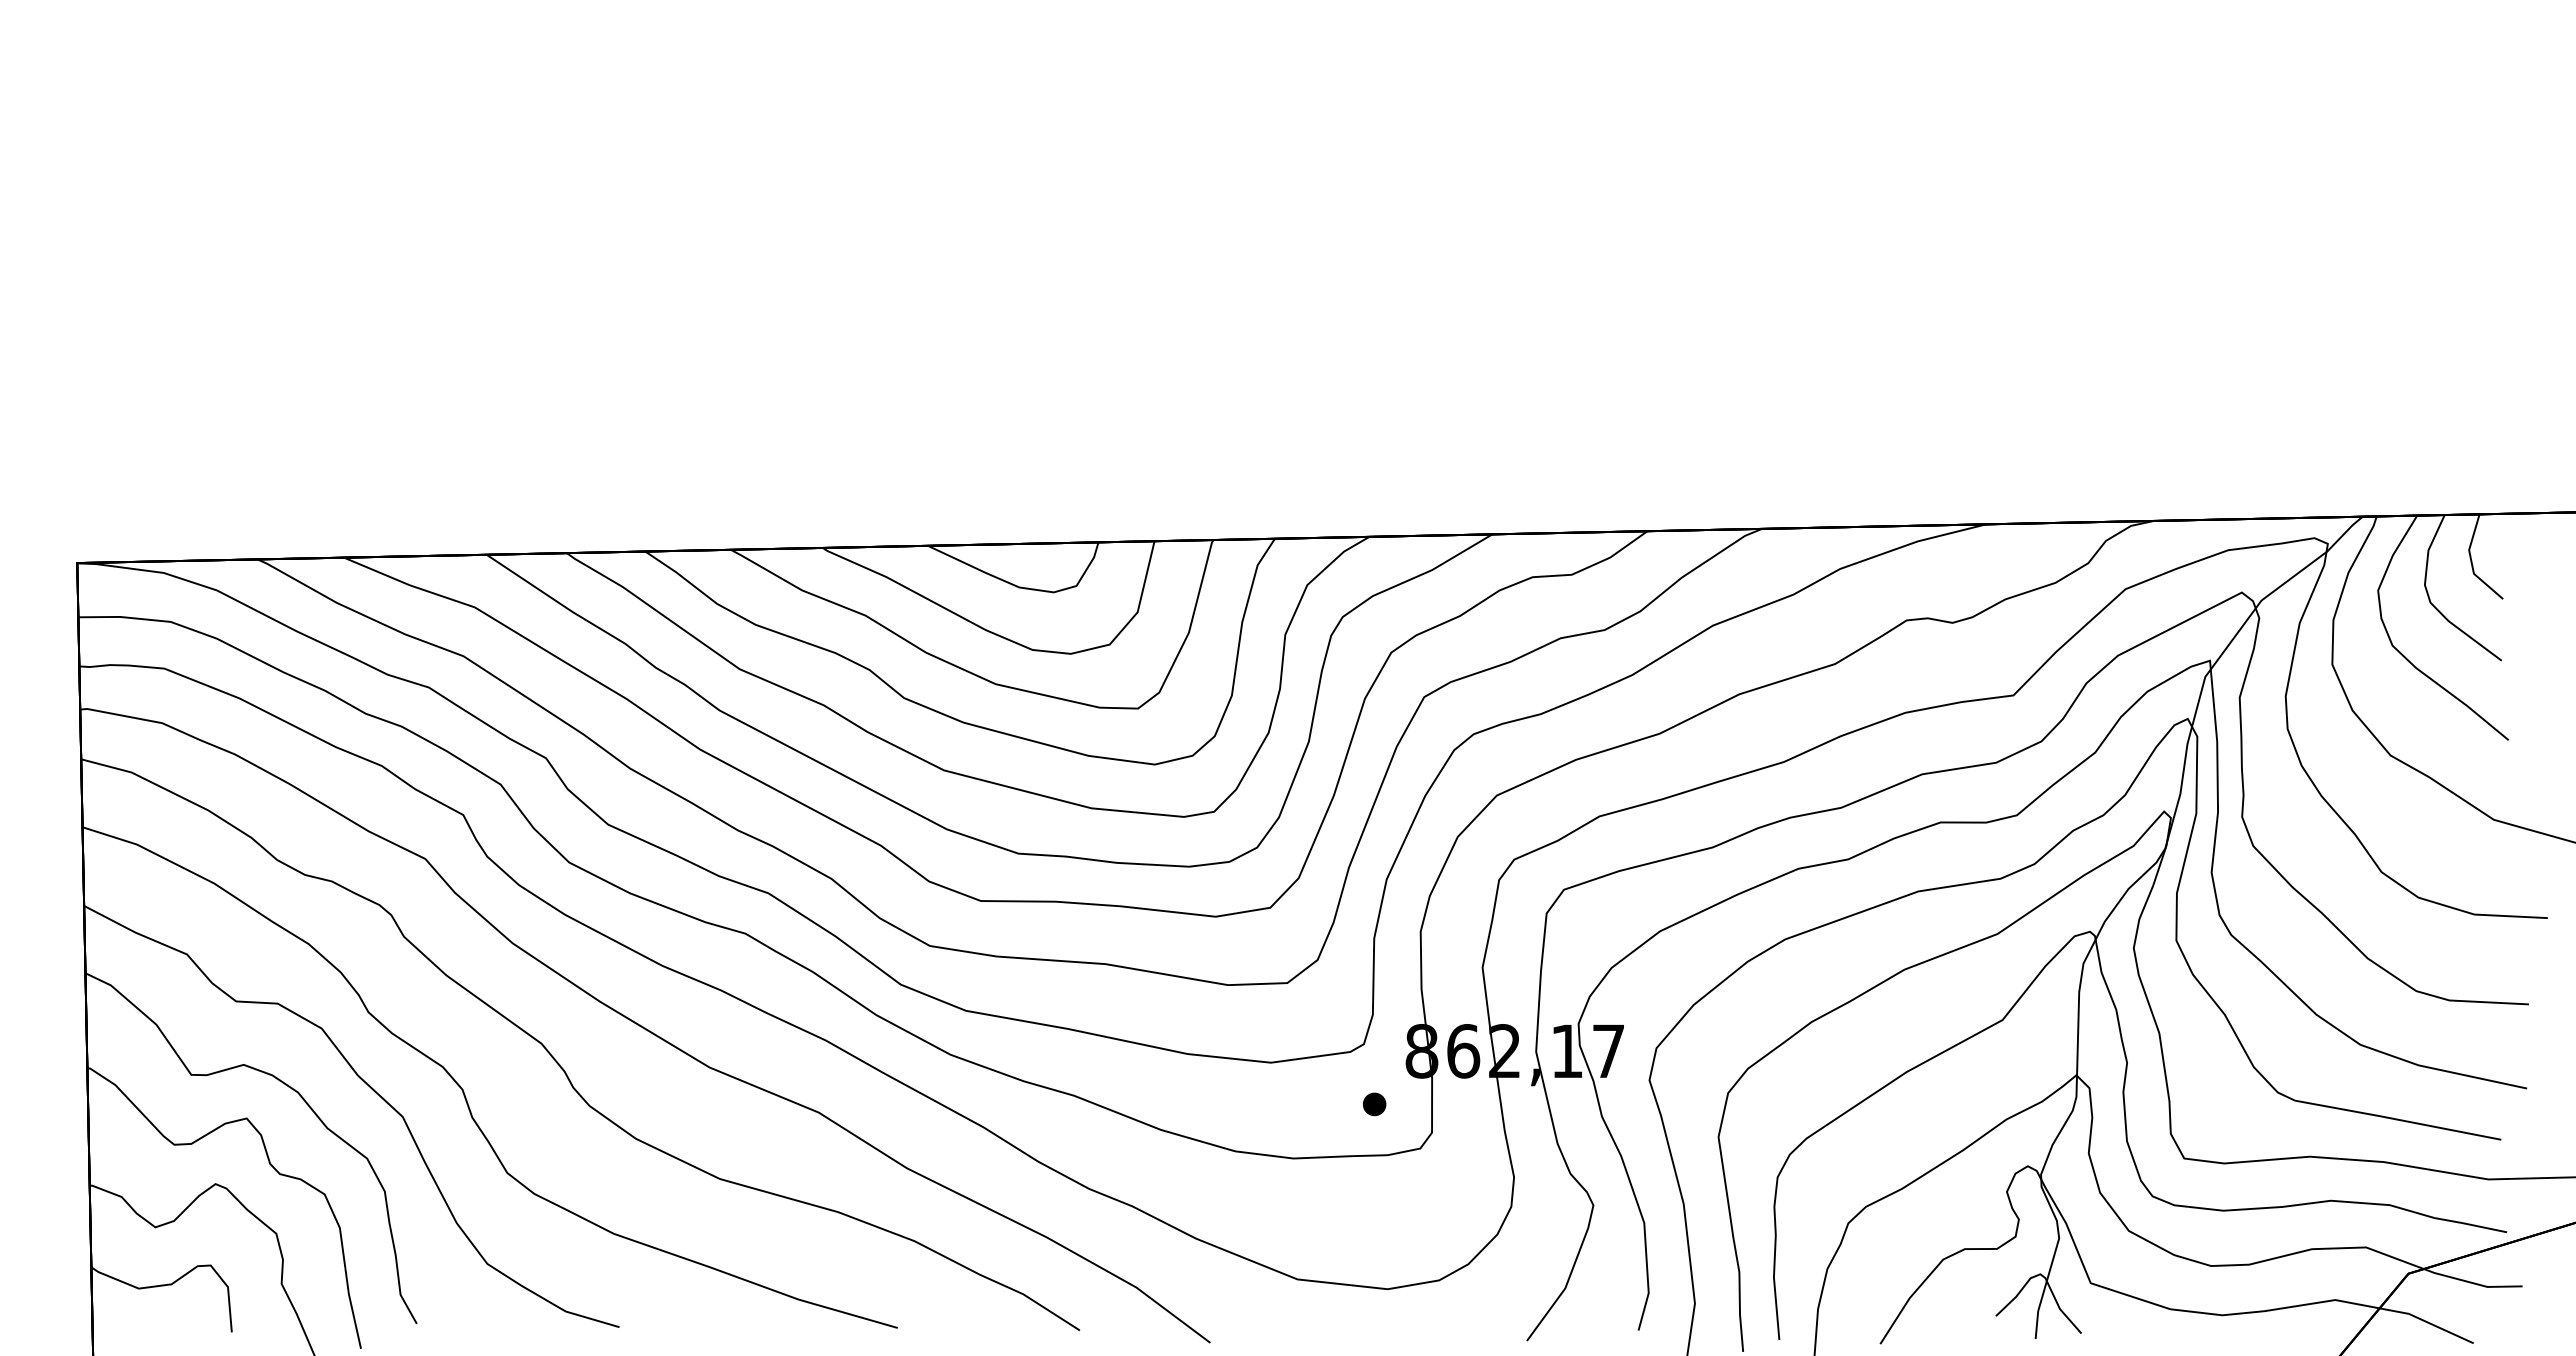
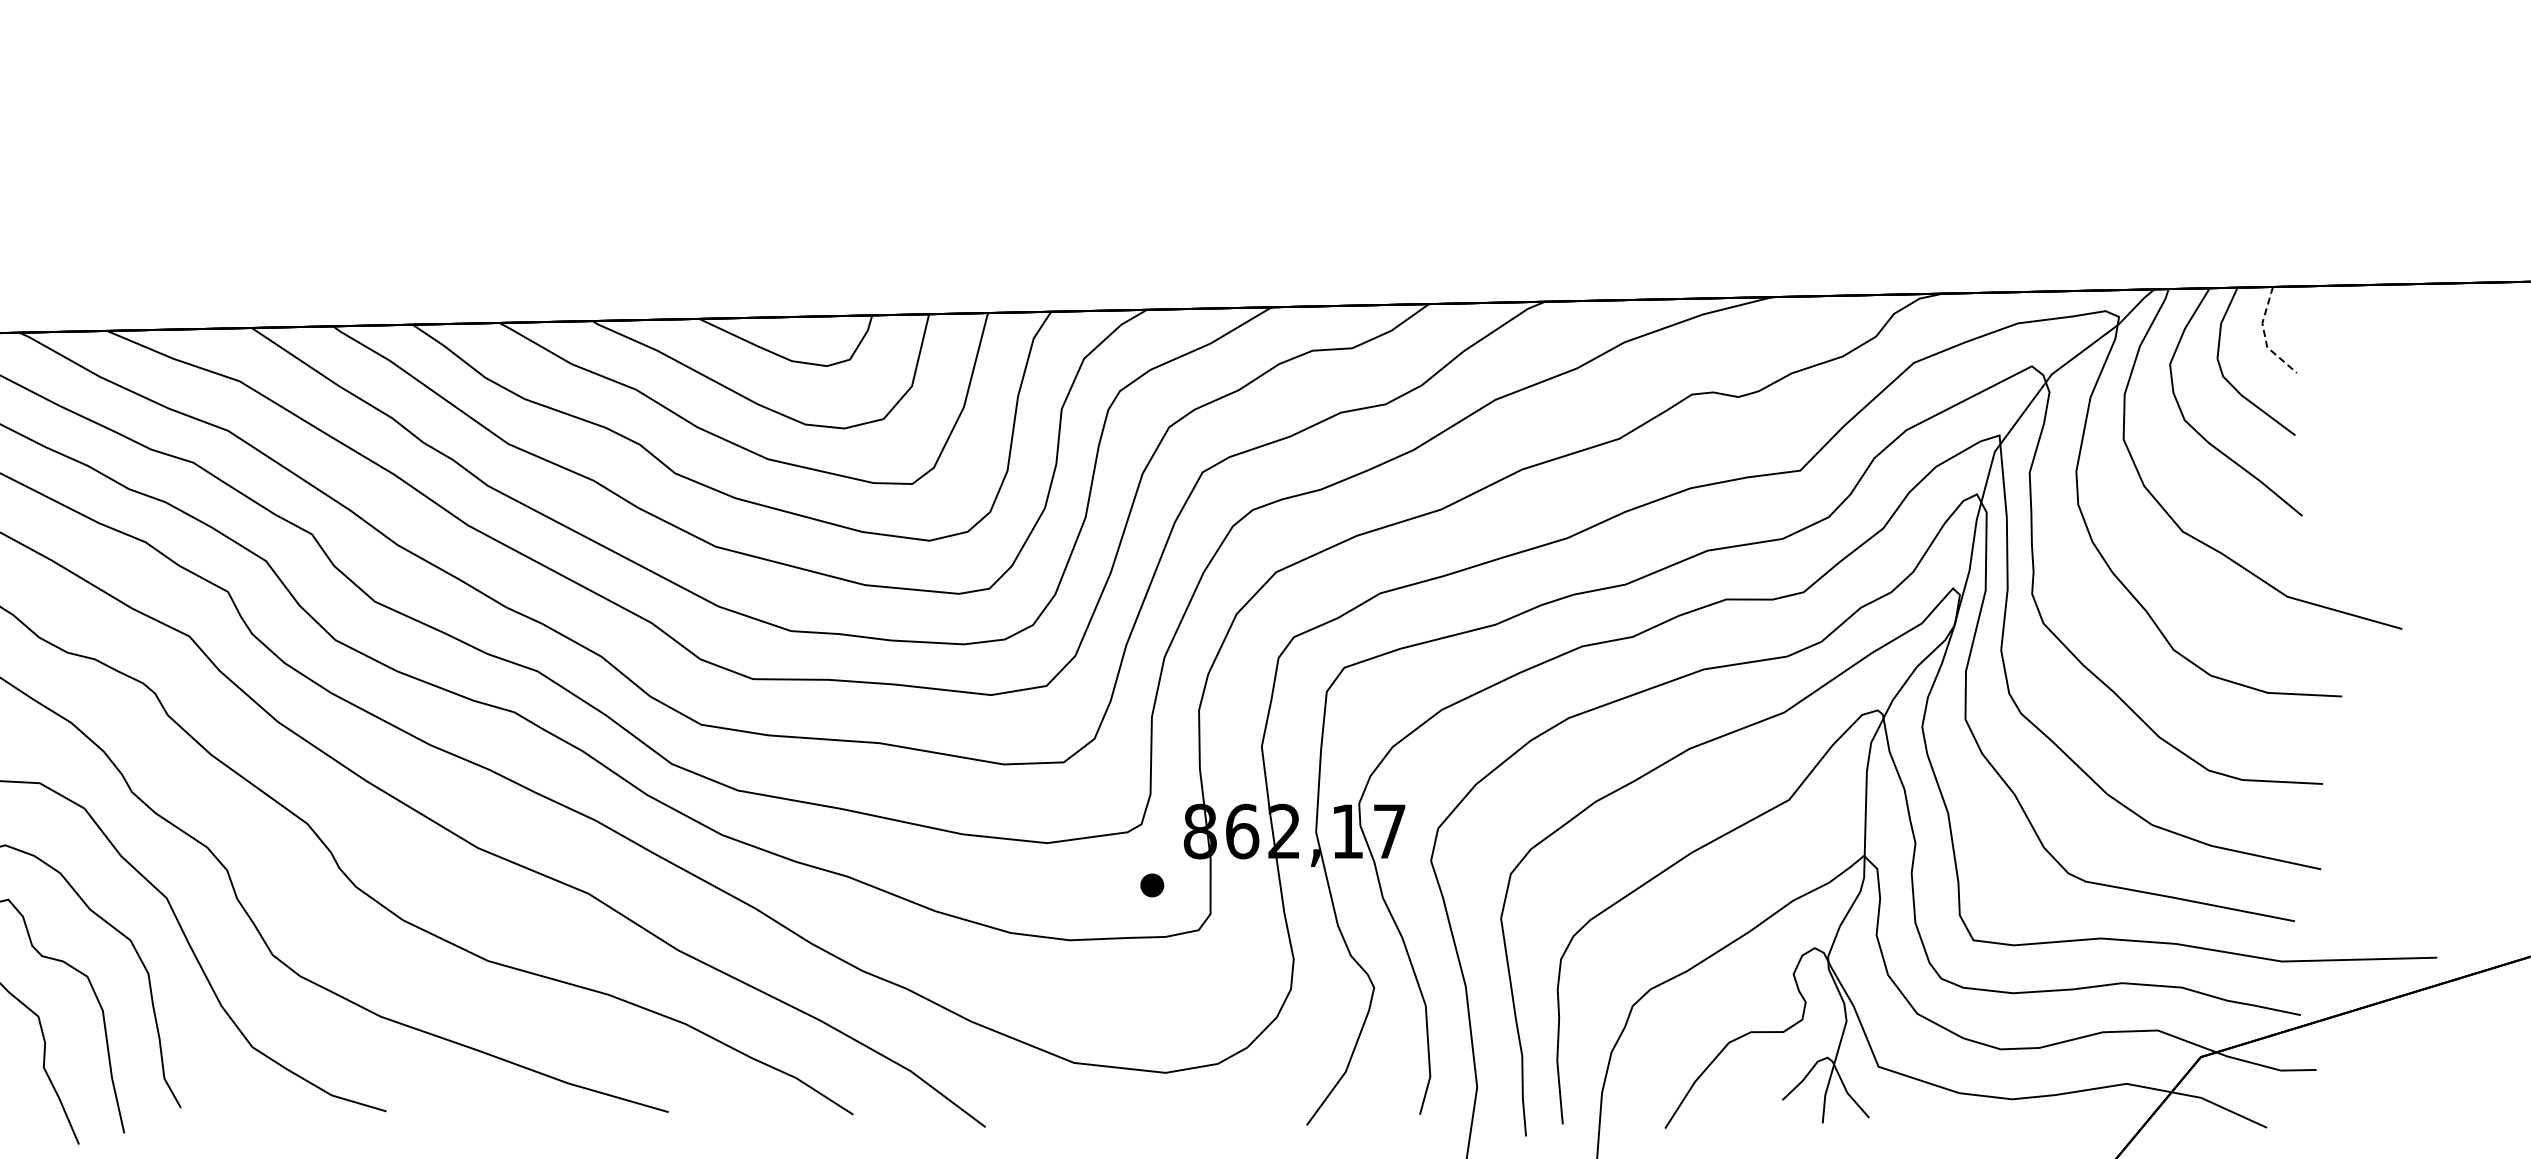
line: (2471, 562) -> (2264, 335), solid -> dashed

